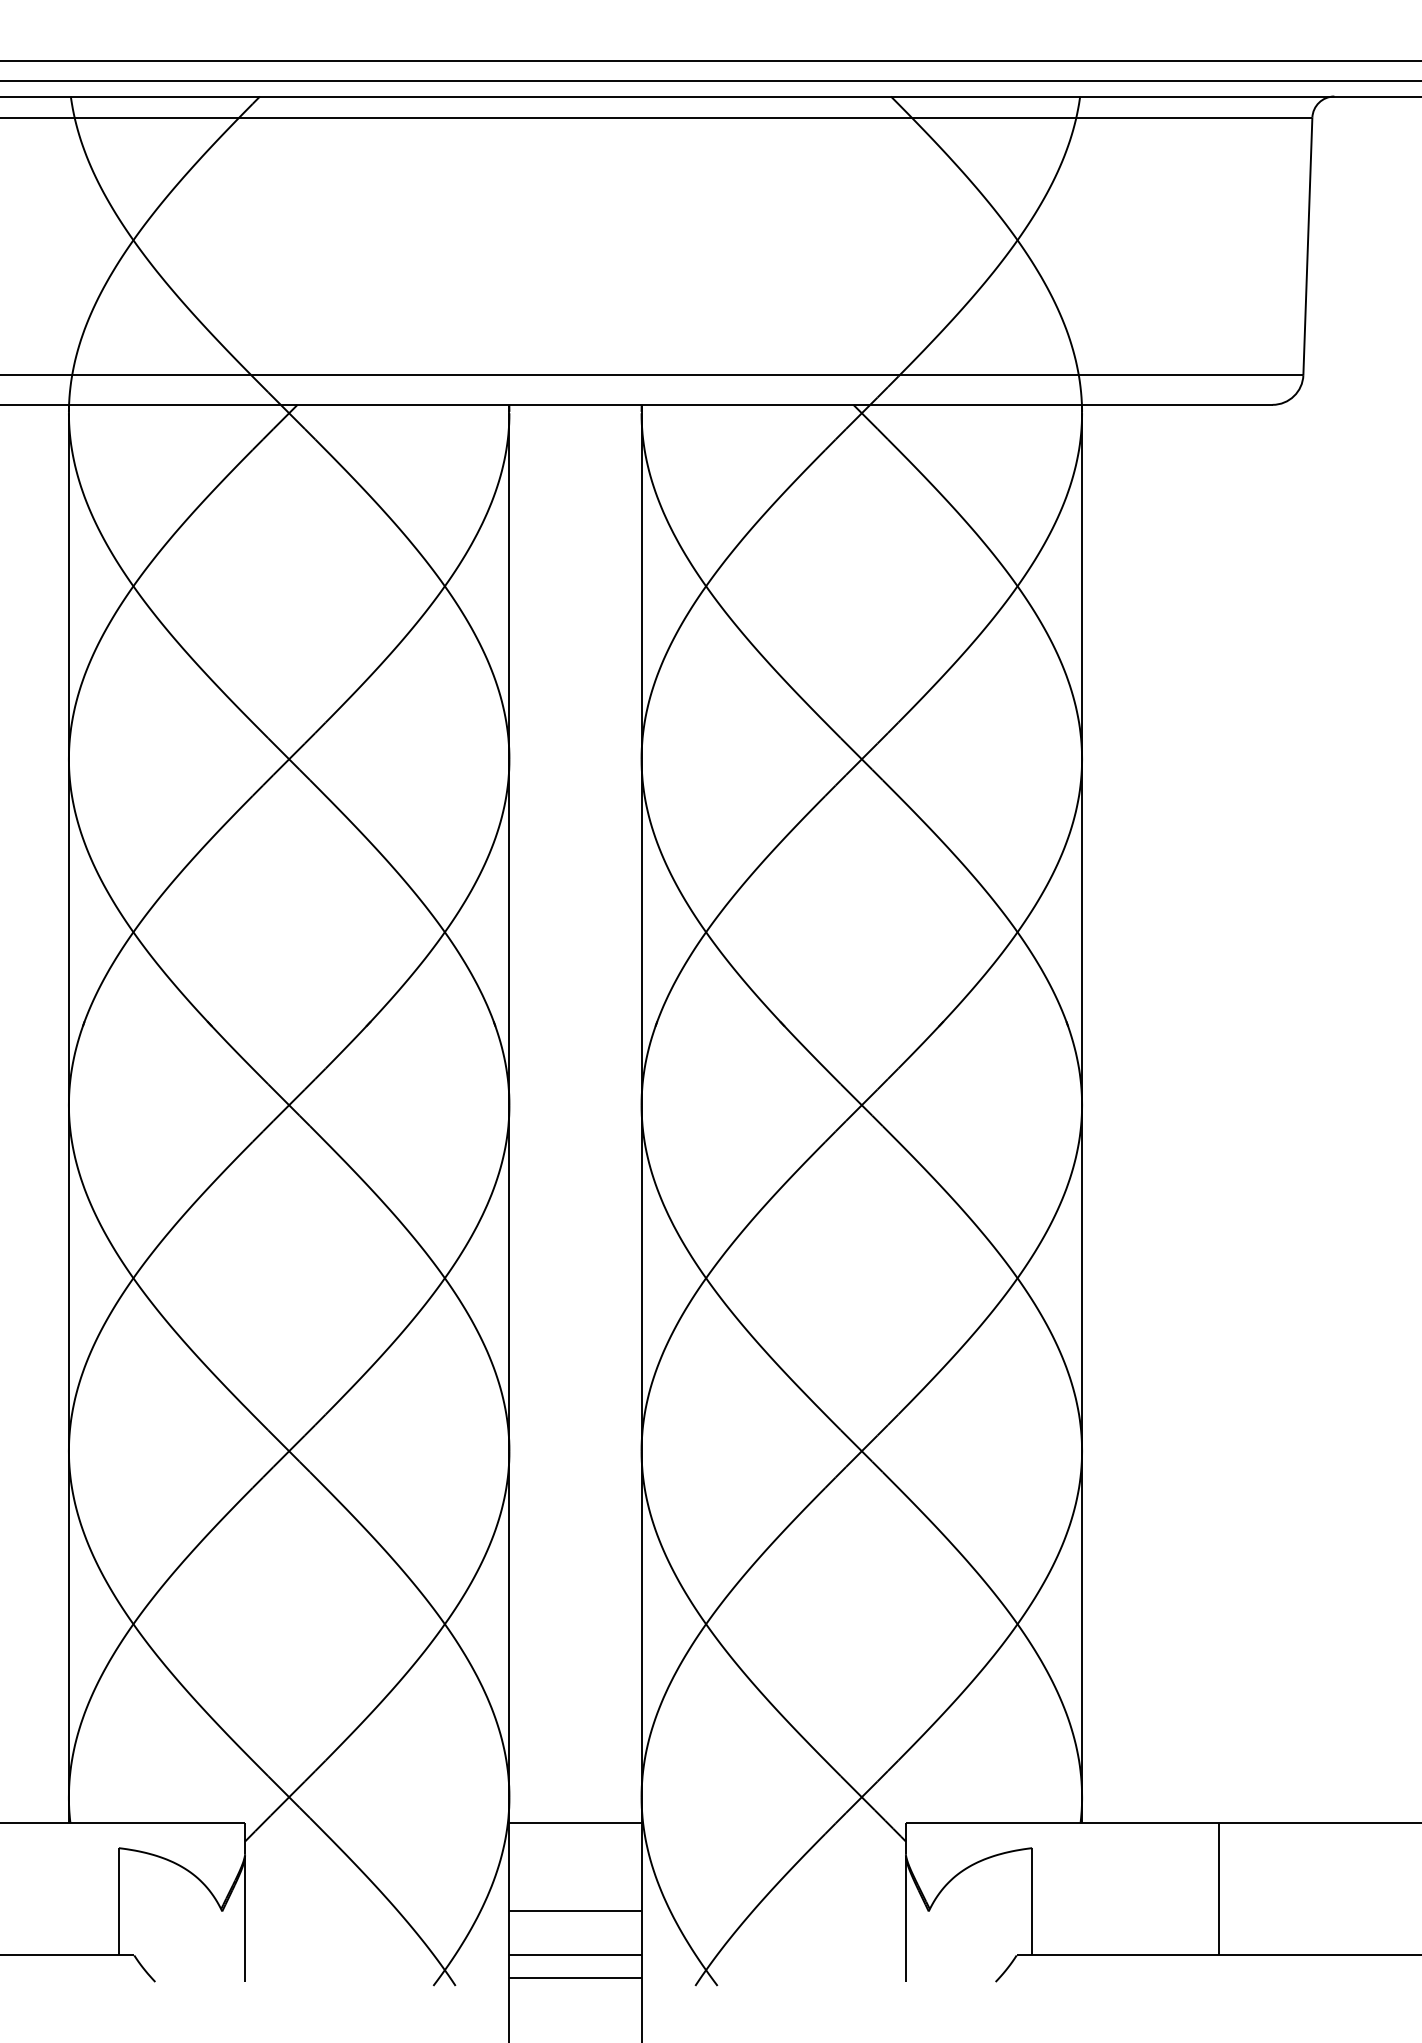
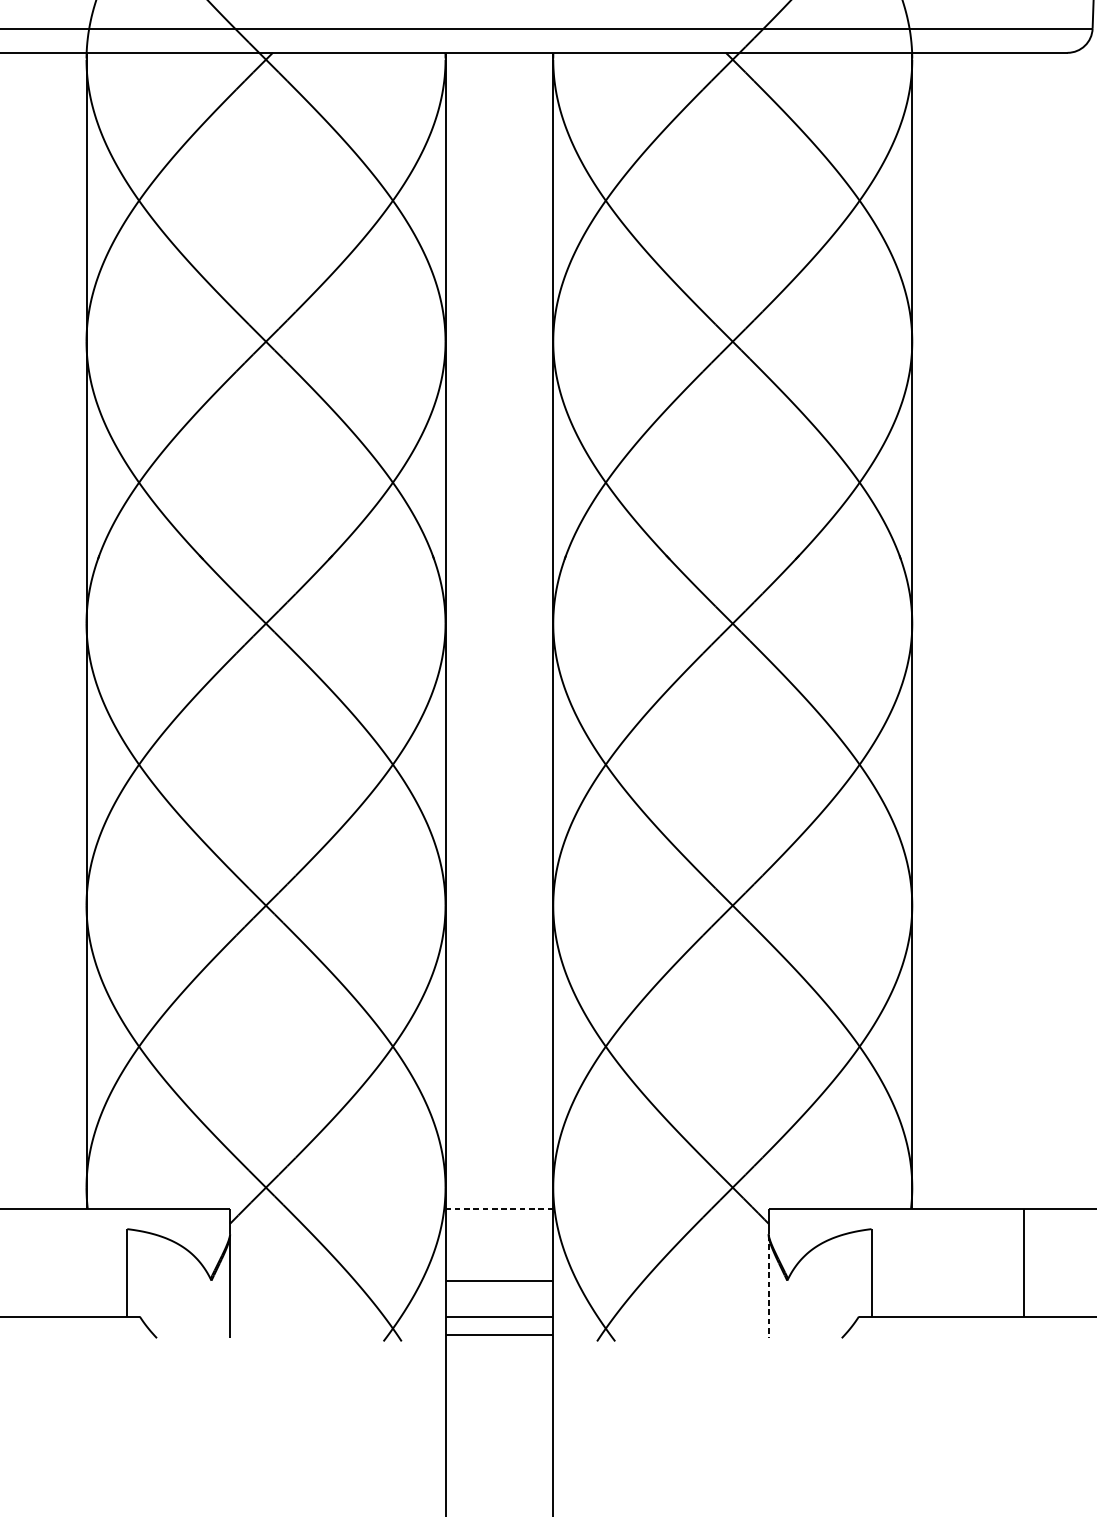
line: (575, 1823) -> (499, 1209), solid -> dashed
line: (905, 1919) -> (768, 1287), solid -> dashed

